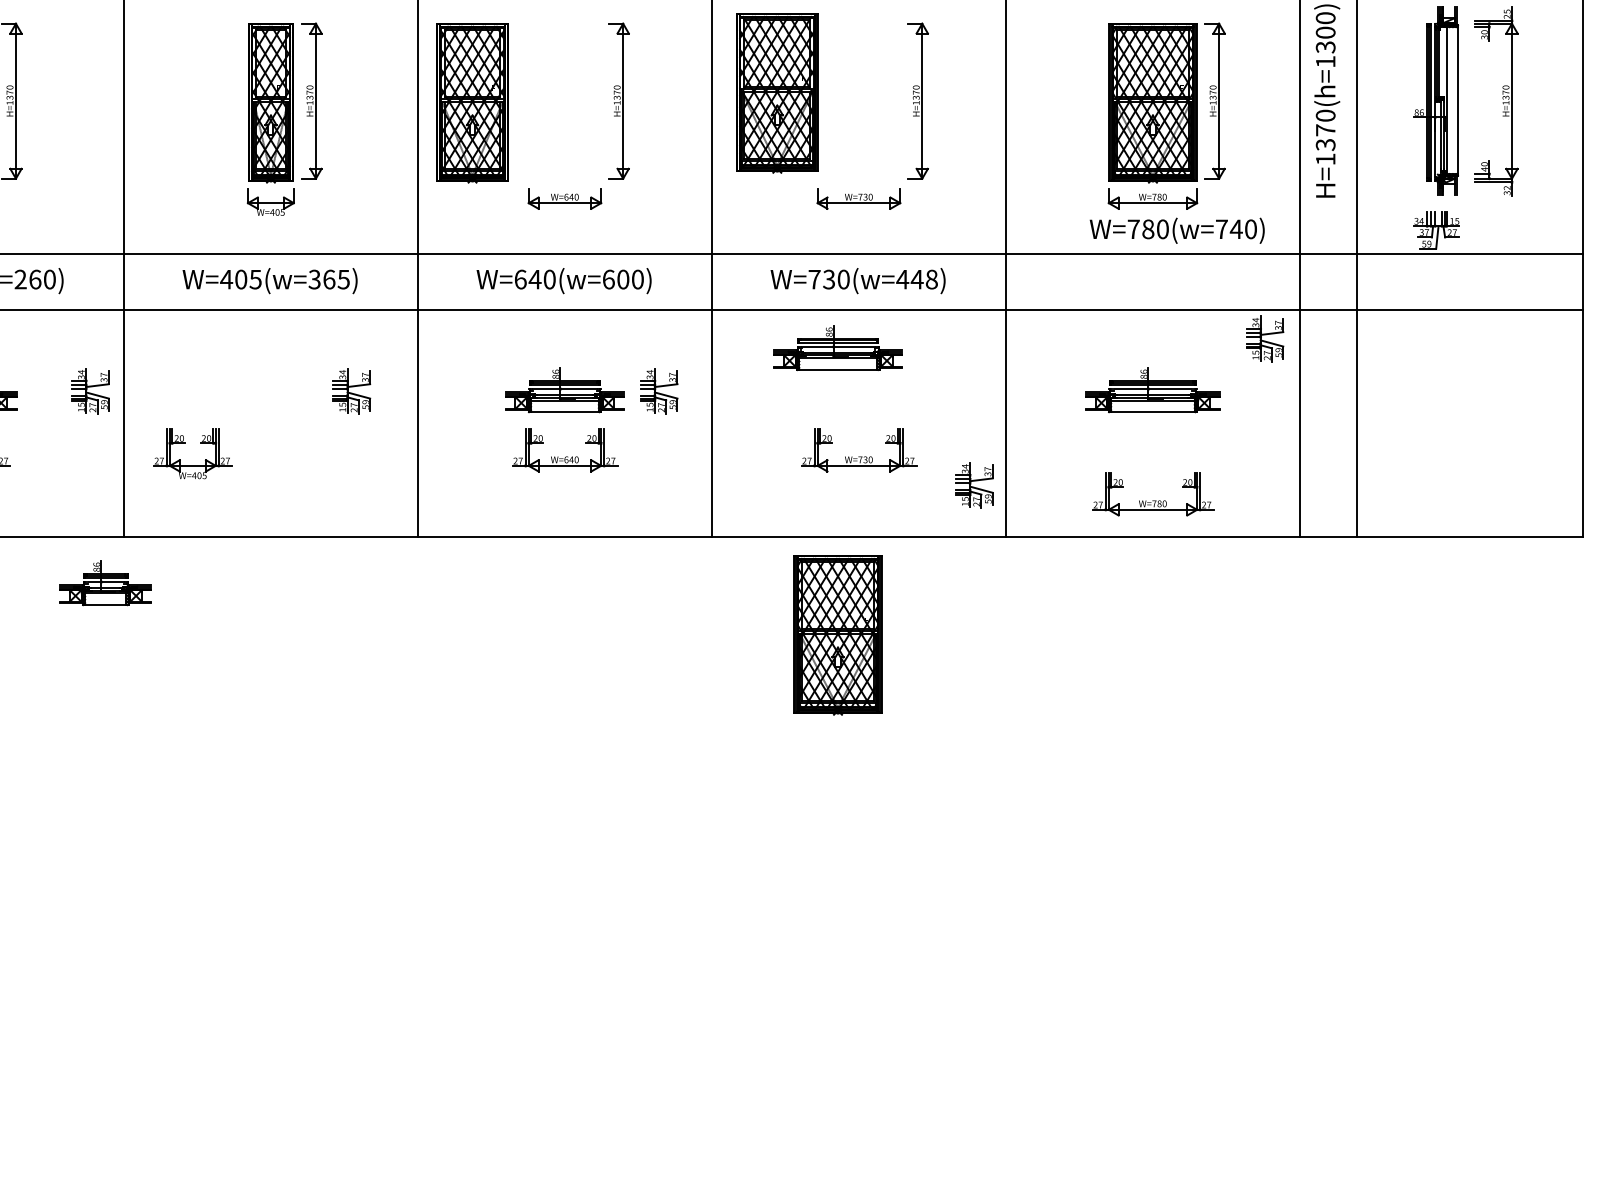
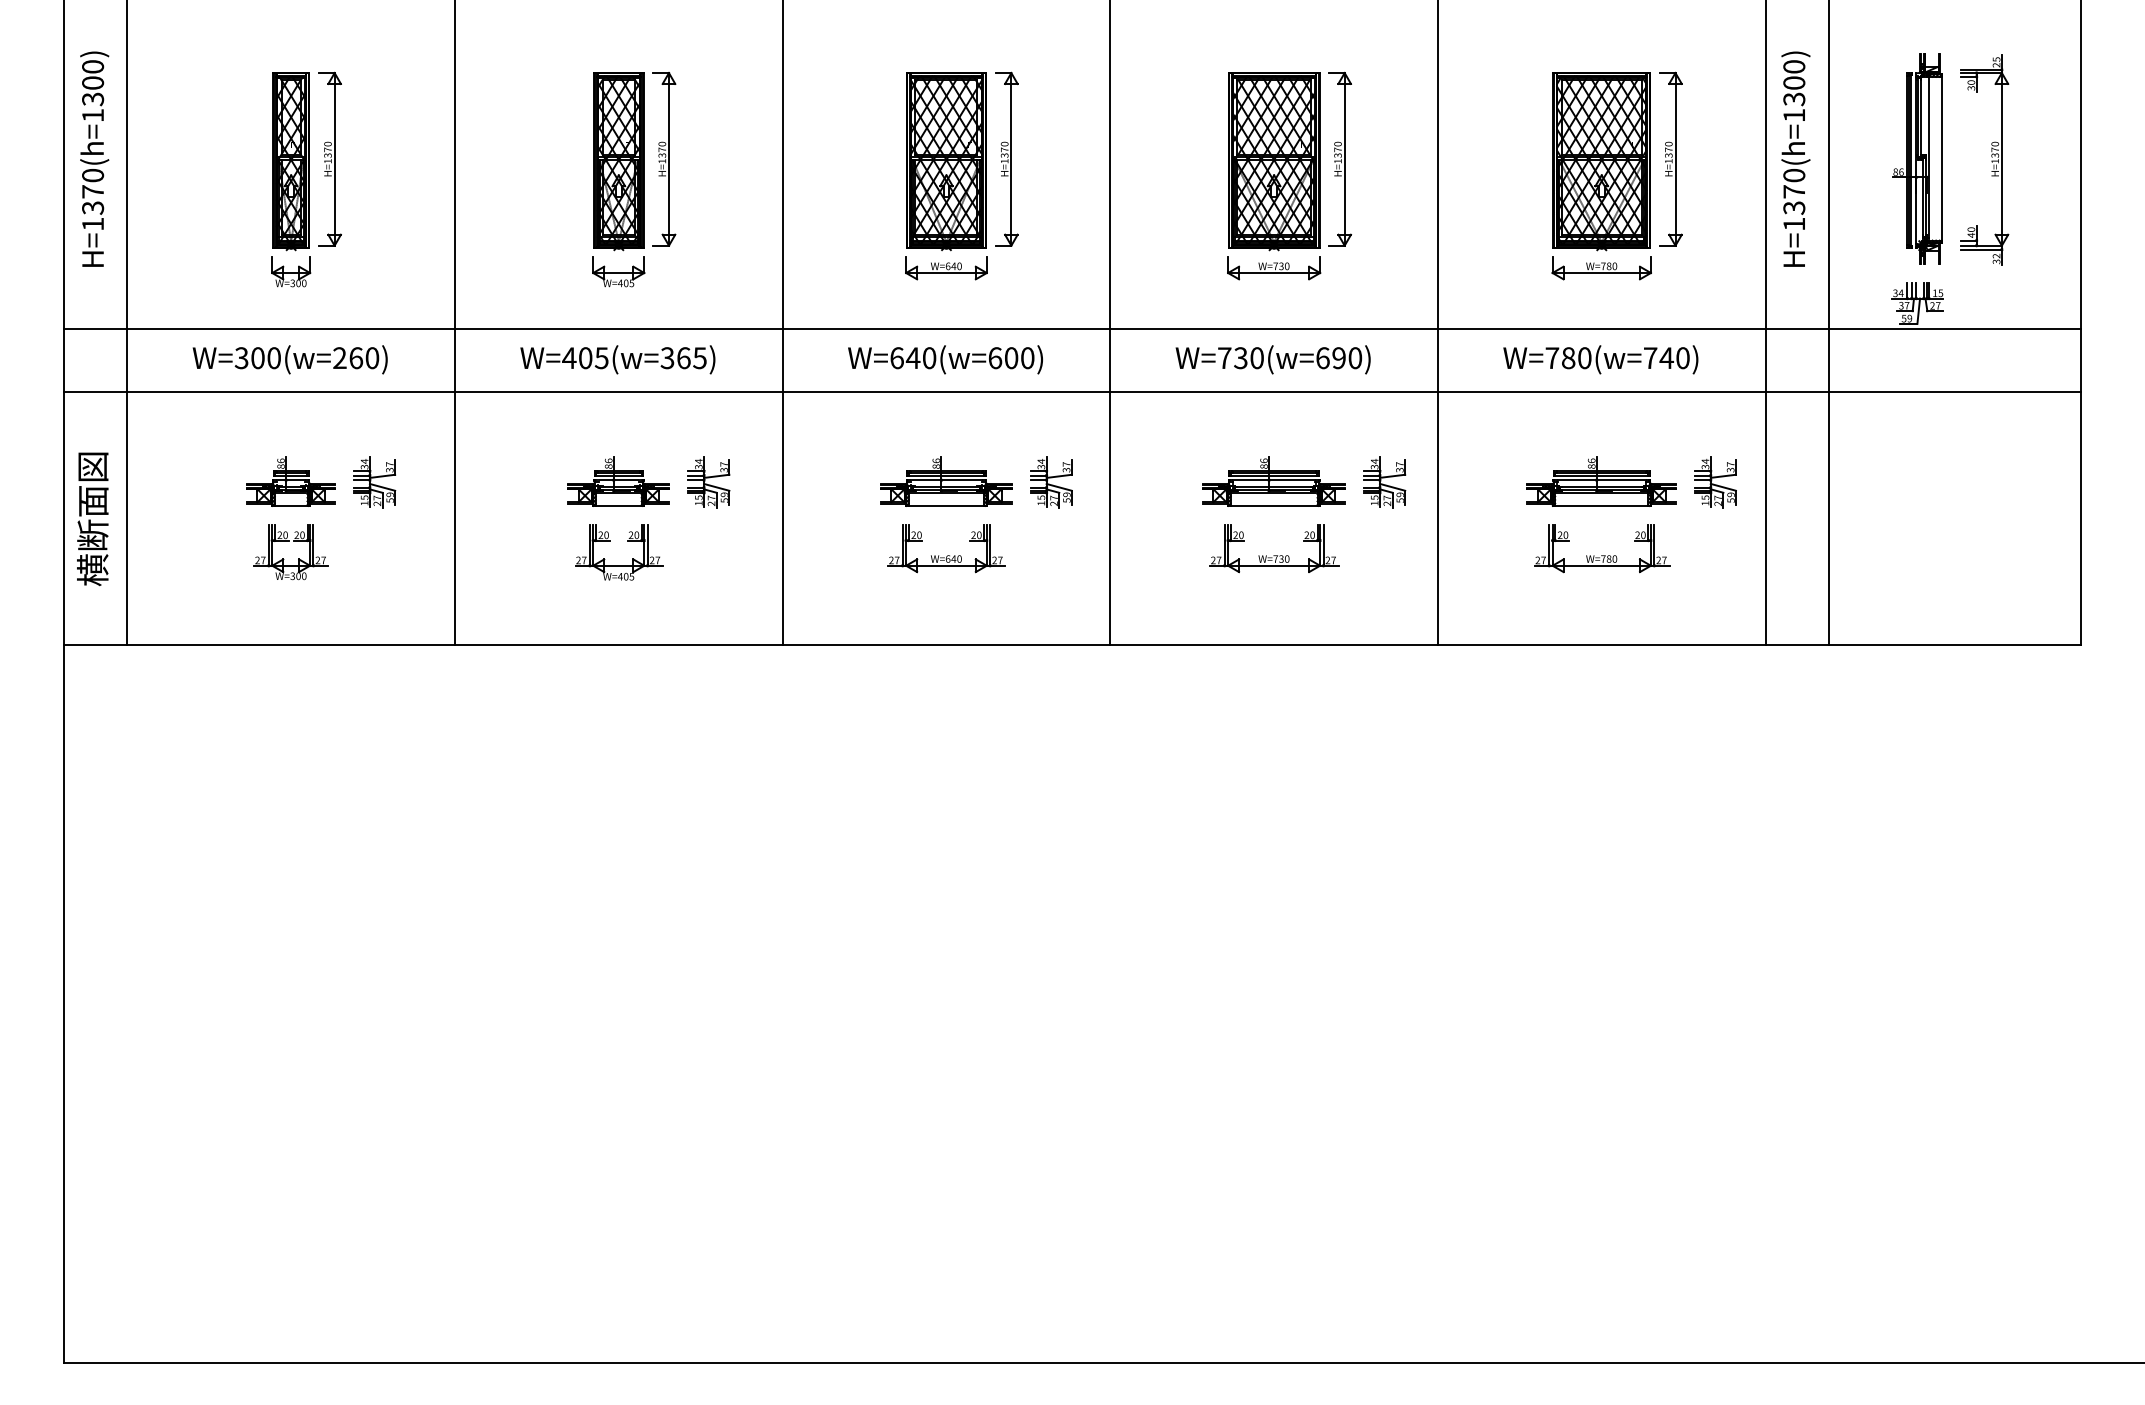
part: (777, 93) -> (1274, 161), moved
part: (472, 103) -> (946, 161), moved
text: (1176, 230) -> (1600, 359), moved
text: (916, 279) -> (1338, 358), W=730(w=448) -> W=730(w=690)
part: (1264, 339) -> (1715, 482), moved
part: (837, 348) -> (1273, 481), moved
part: (90, 391) -> (374, 482), moved
part: (193, 465) -> (619, 565), moved
part: (974, 485) -> (1384, 482), moved
part: (1153, 500) -> (1602, 555), moved
part: (105, 583) -> (618, 481), moved
part: (837, 635) -> (1250, 754), removed

